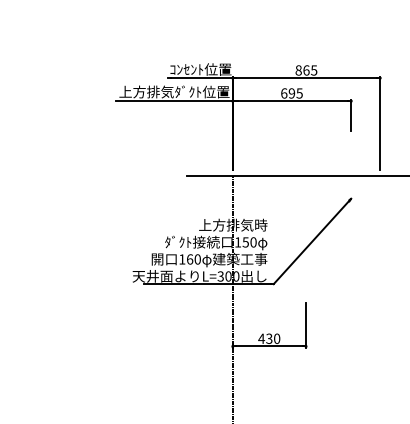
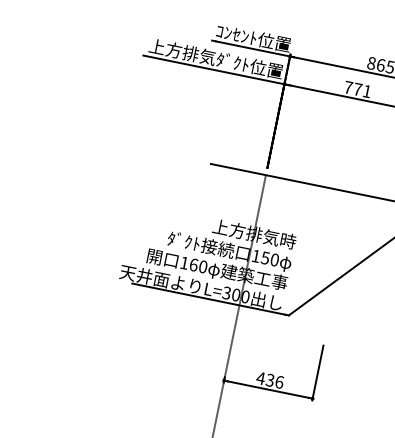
text: (291, 93) -> (357, 89), 695 -> 771
text: (277, 338) -> (280, 381), 430 -> 436

